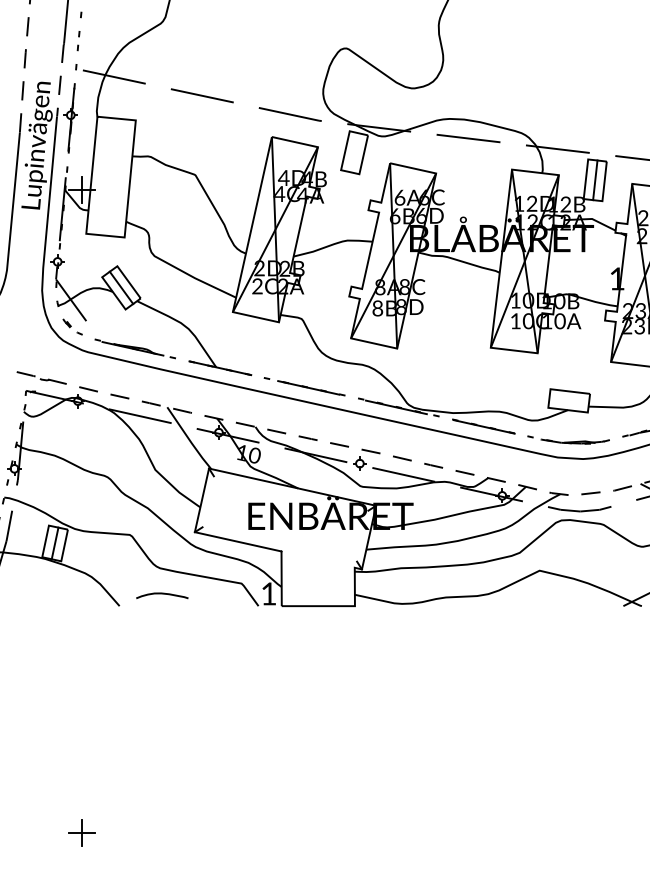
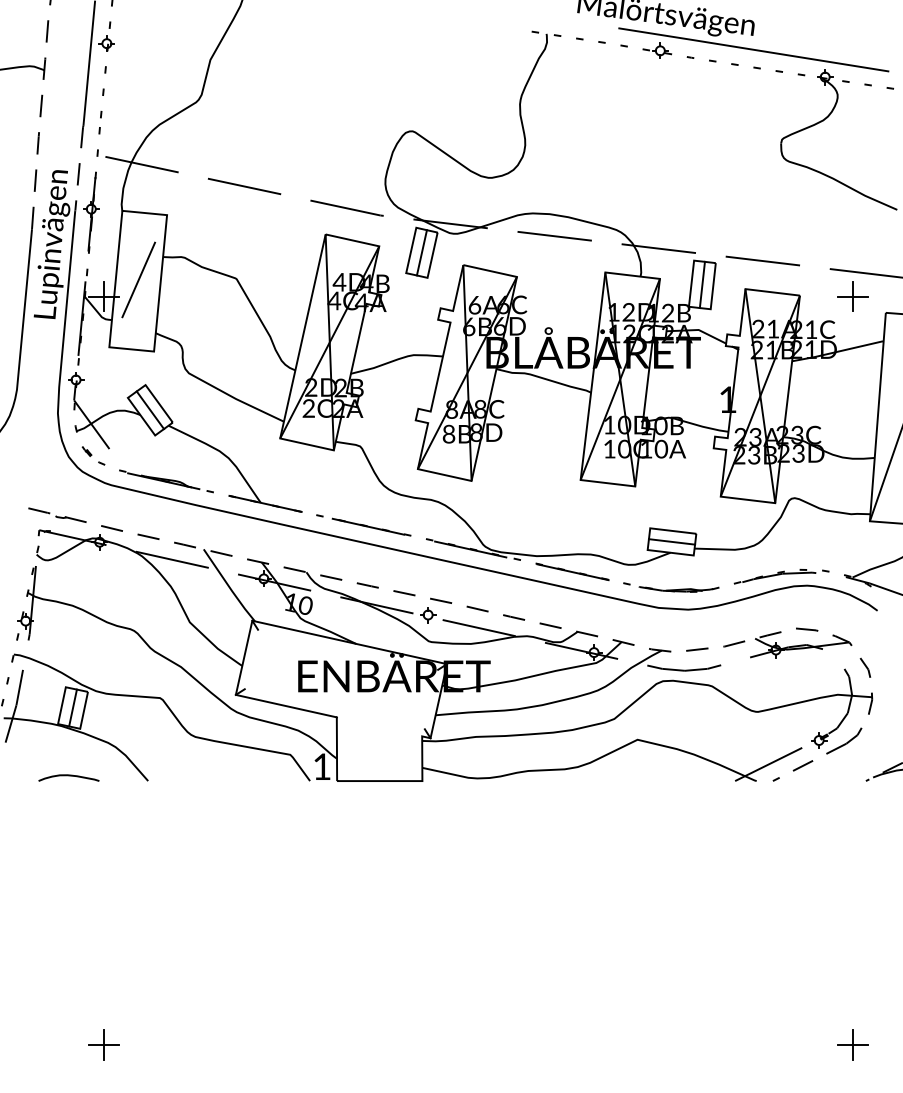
line: (354, 152) -> (421, 252), added
line: (111, 175) -> (138, 279), added
line: (568, 400) -> (671, 541), added
curve: (161, 594) -> (68, 776), moved

